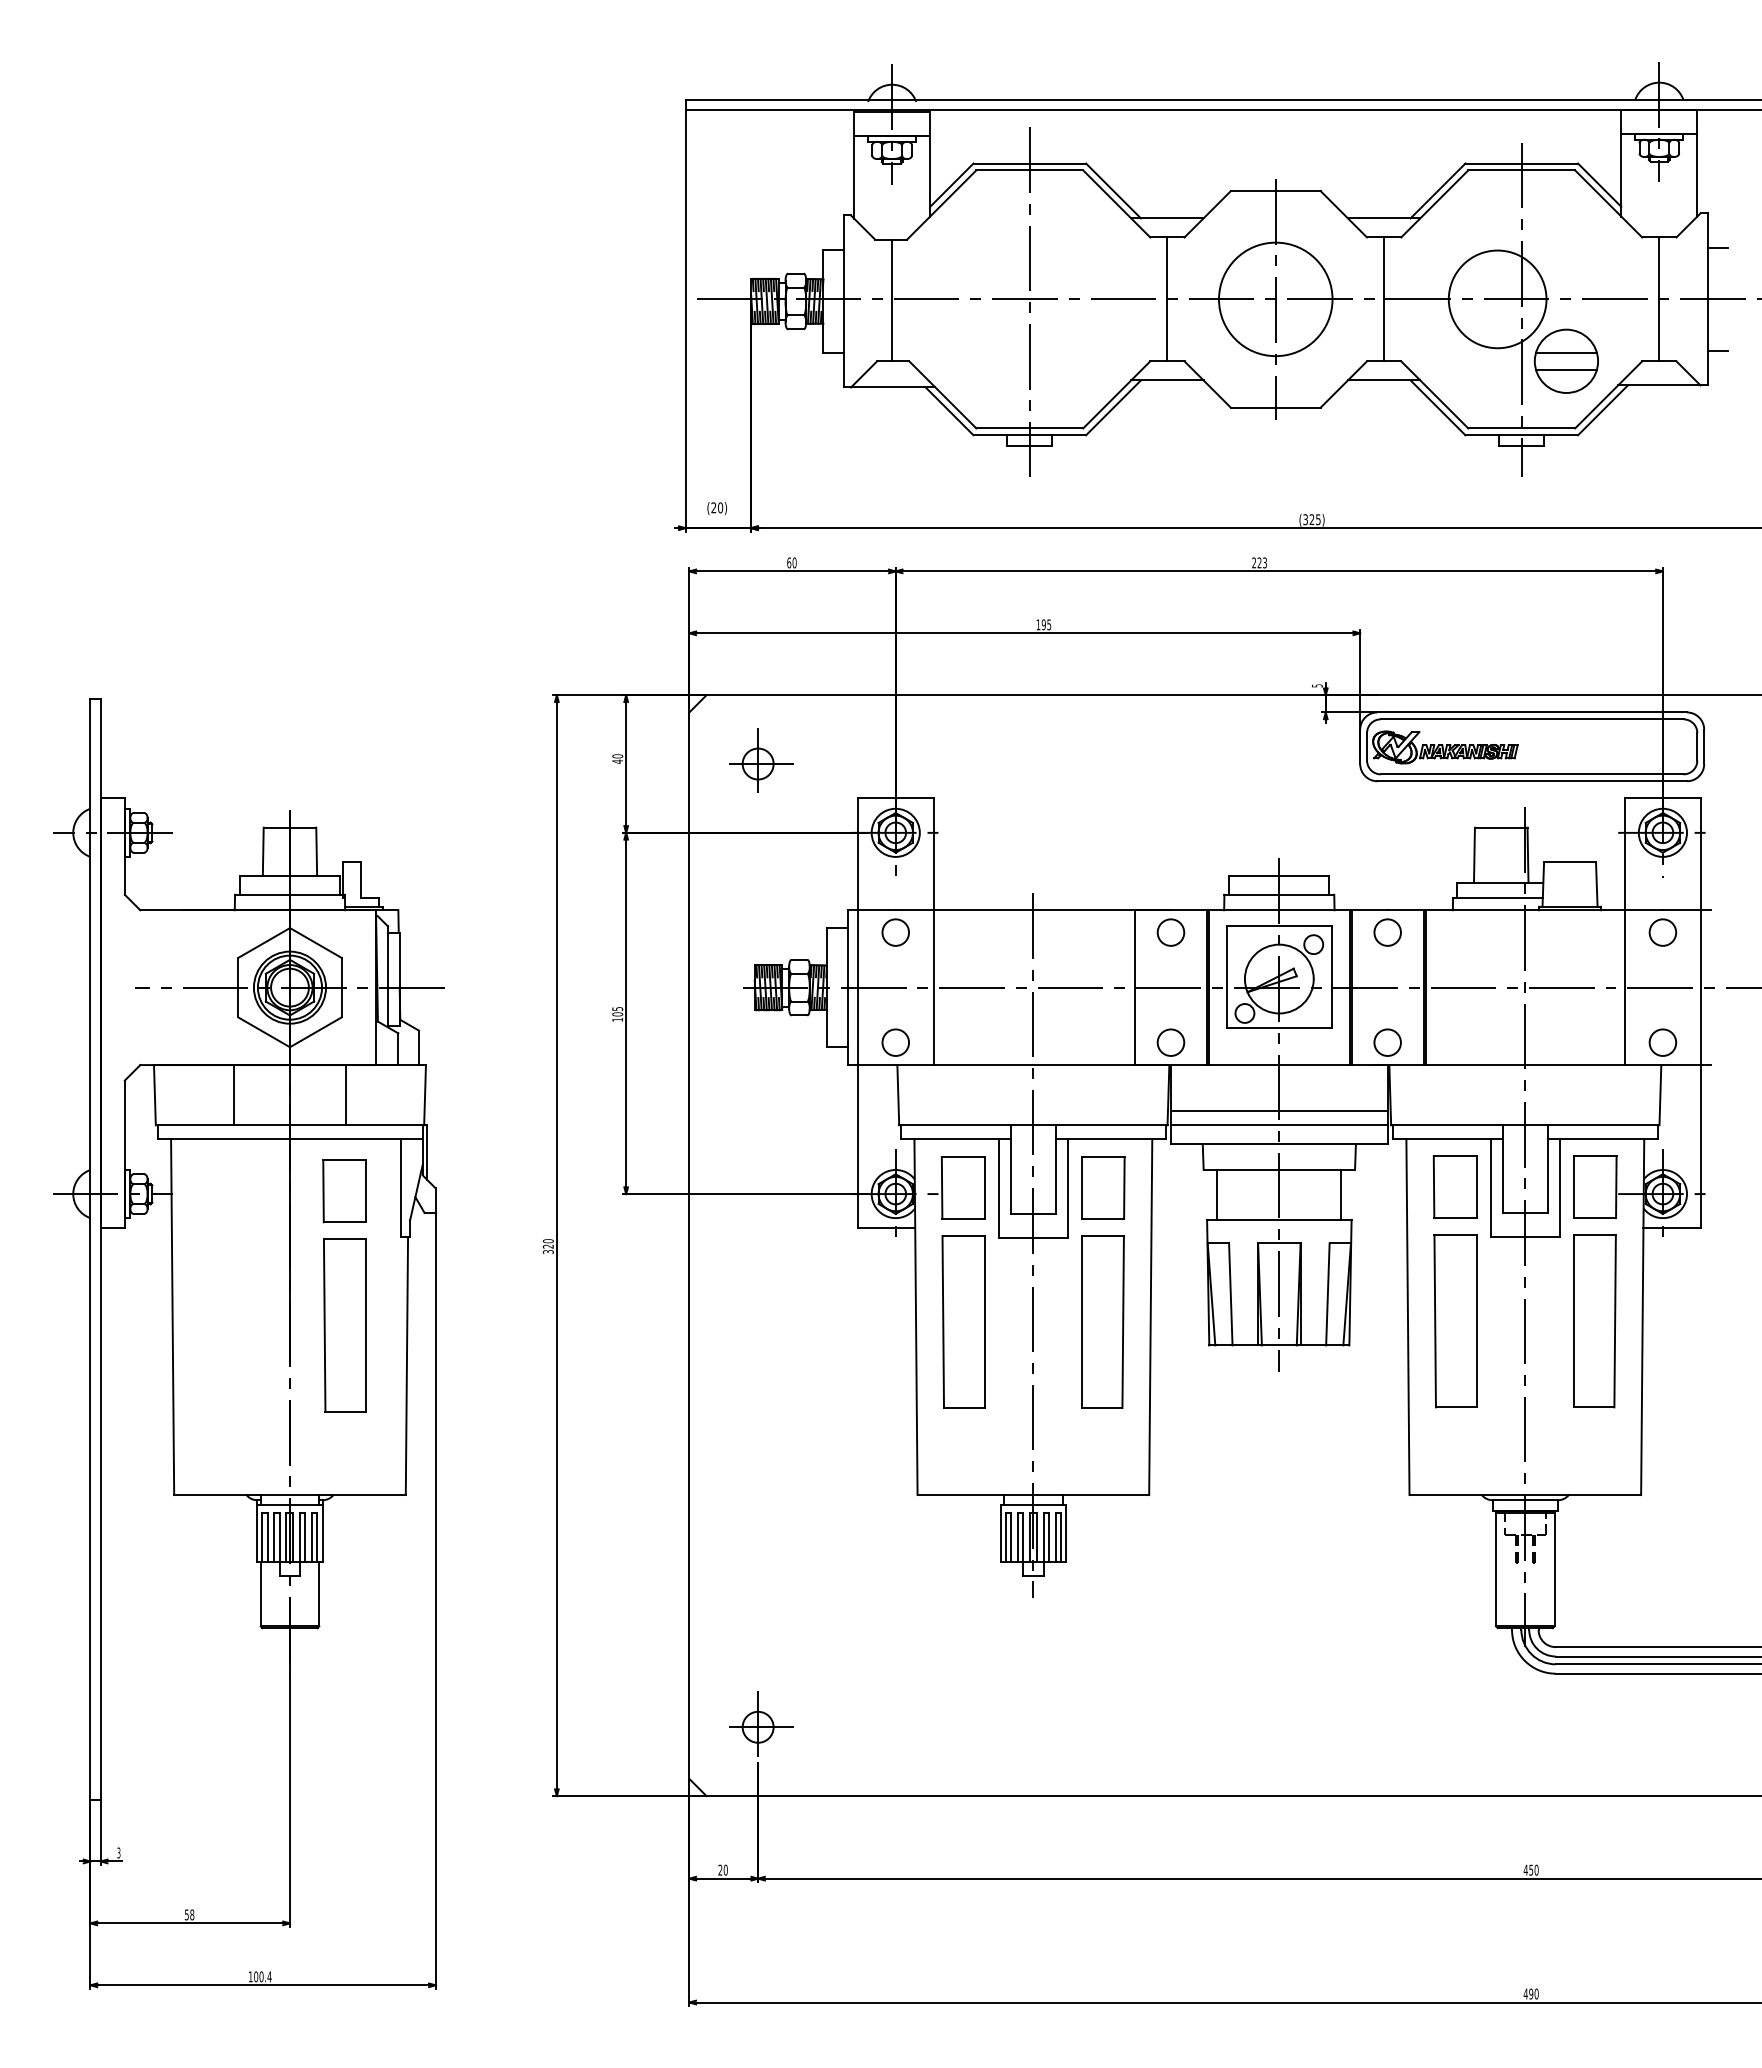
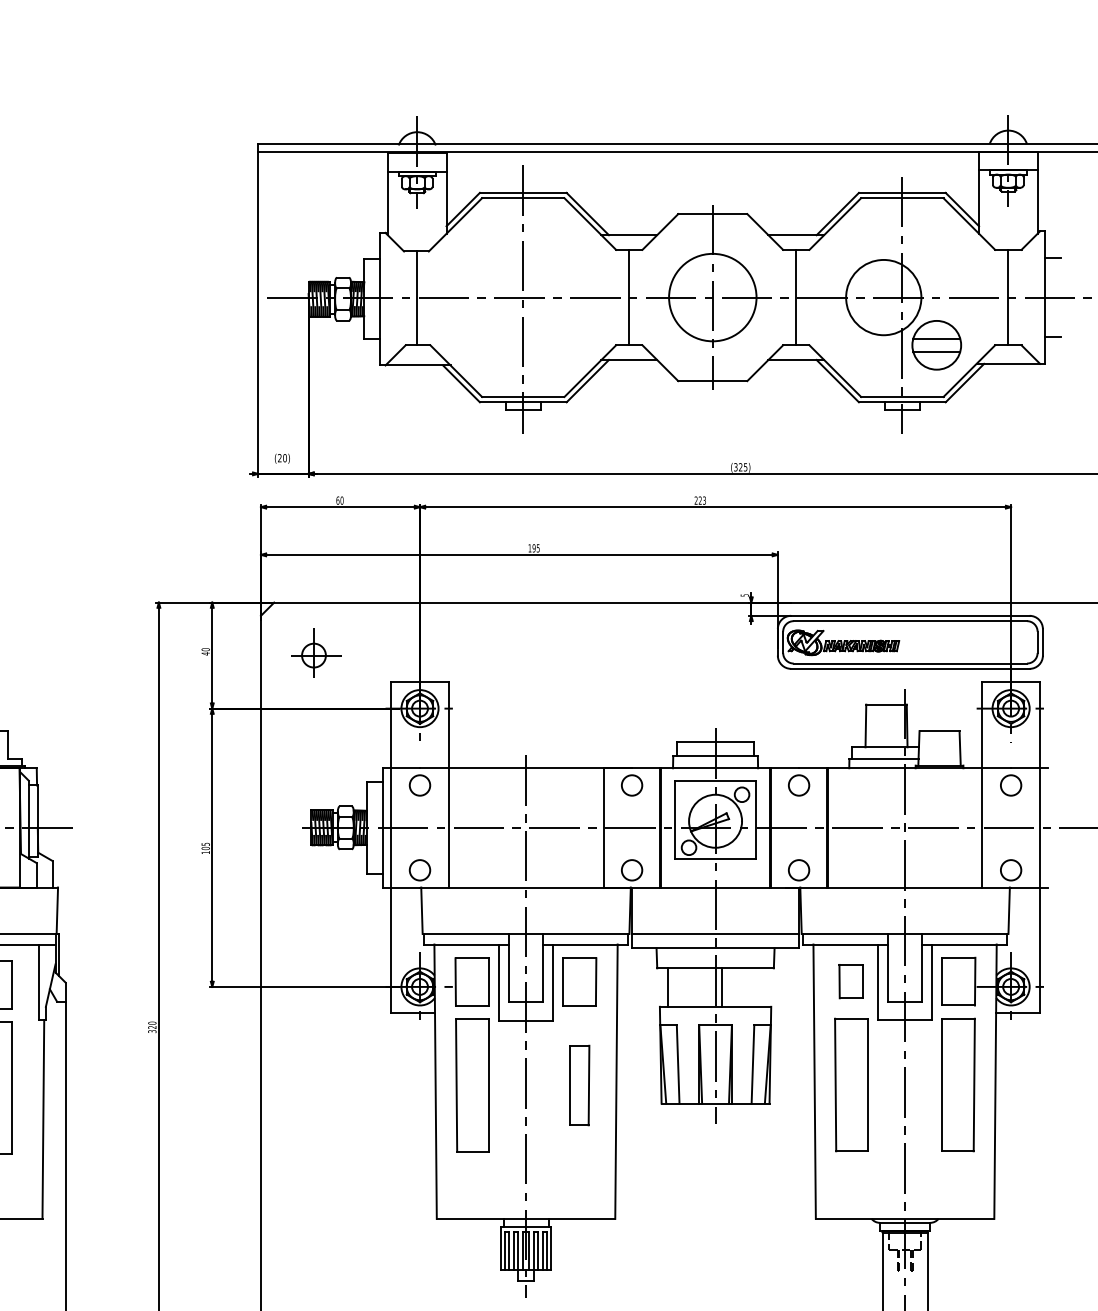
line: (1278, 1111) -> (714, 923), removed
part: (1454, 1186) -> (850, 981), size x0.7
line: (1341, 1194) -> (721, 987), moved
part: (1102, 1321) -> (579, 1085), size x0.6

